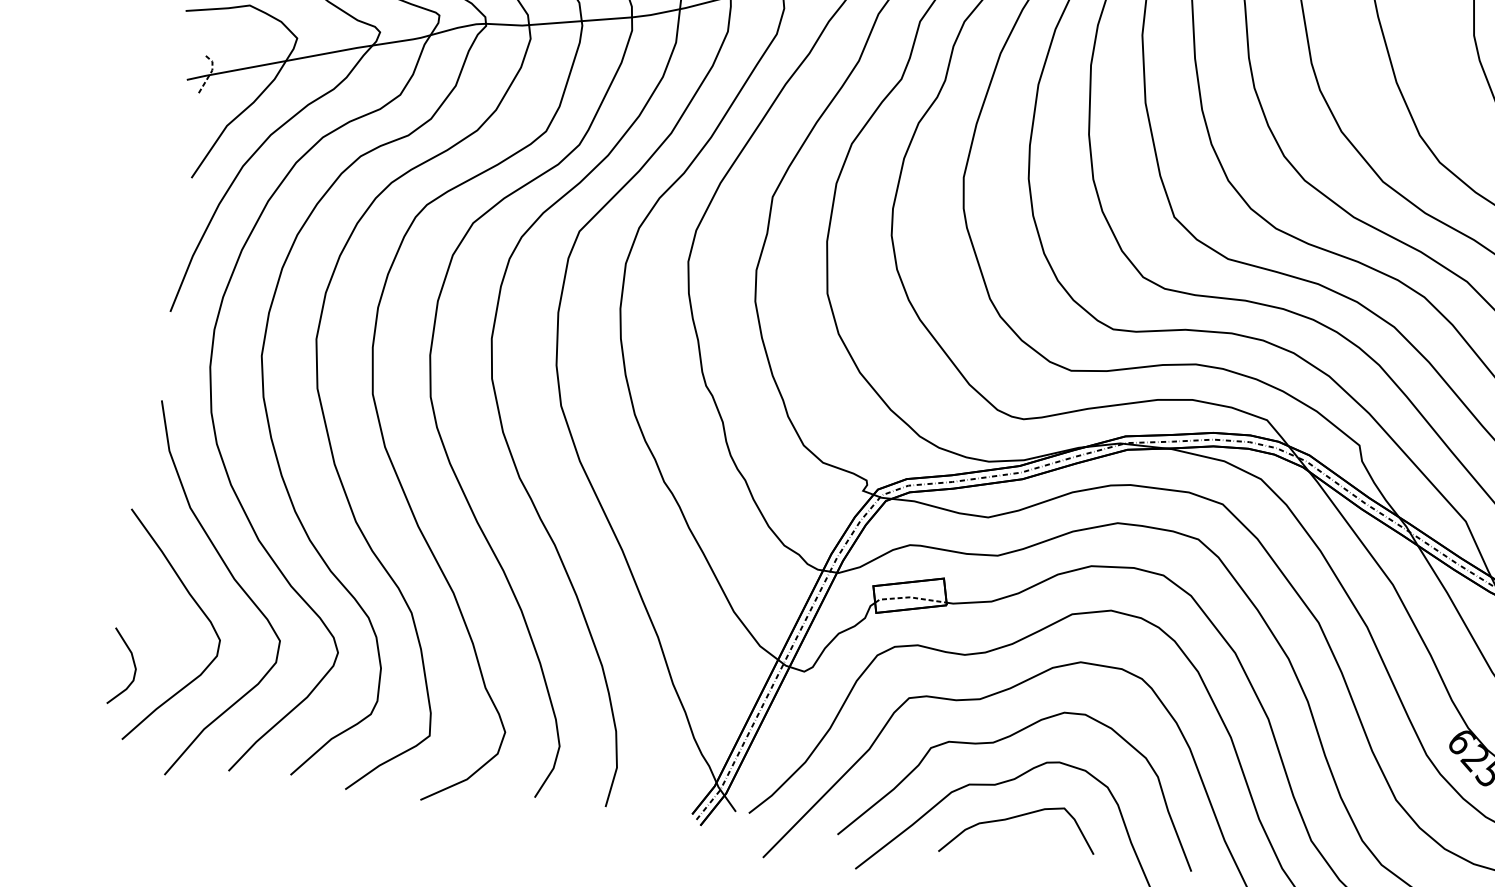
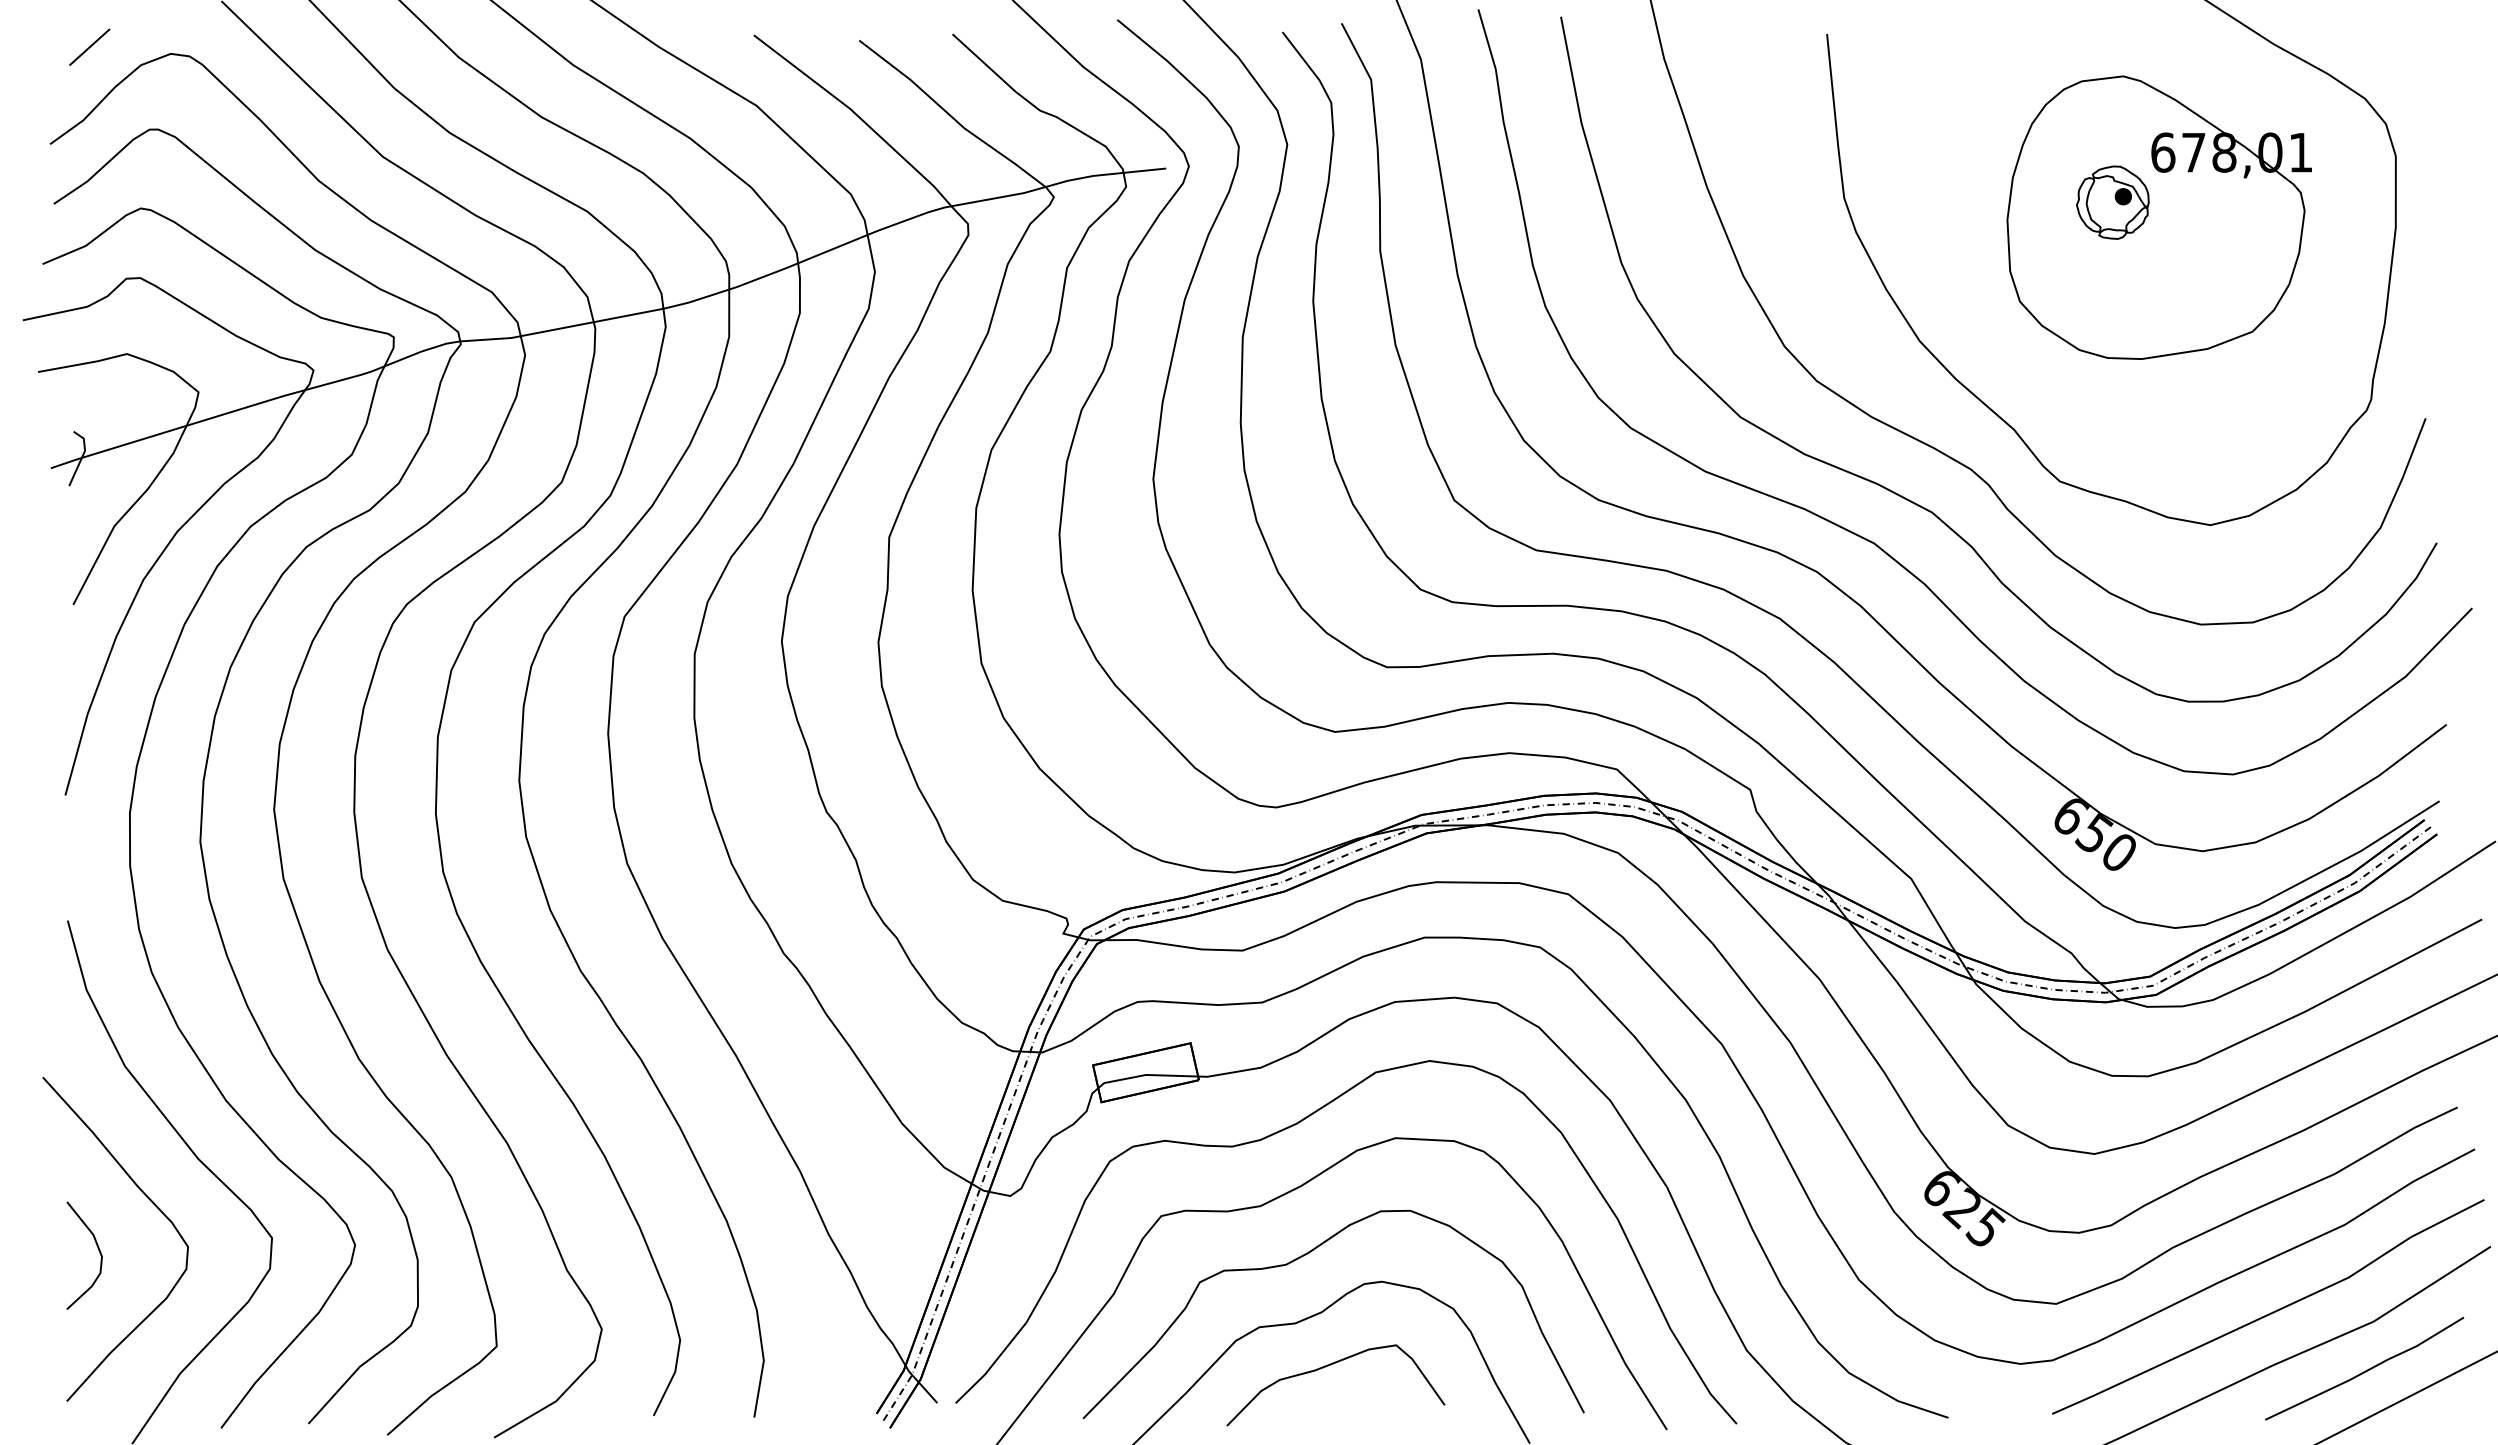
line: (210, 74) -> (82, 456), dashed -> solid
line: (910, 597) -> (1146, 1074), dashed -> solid
curve: (133, 662) -> (97, 1248), moved

